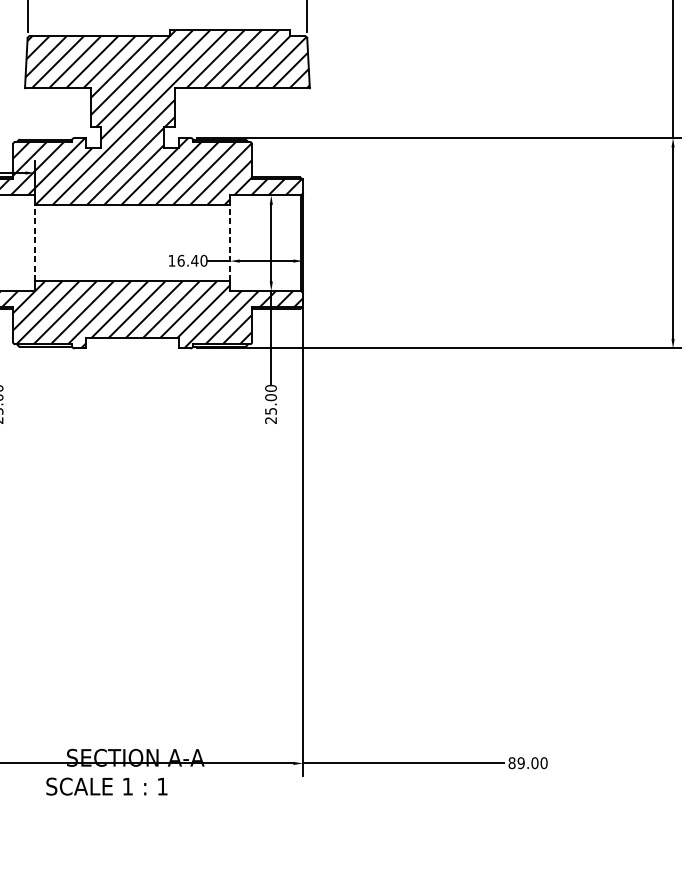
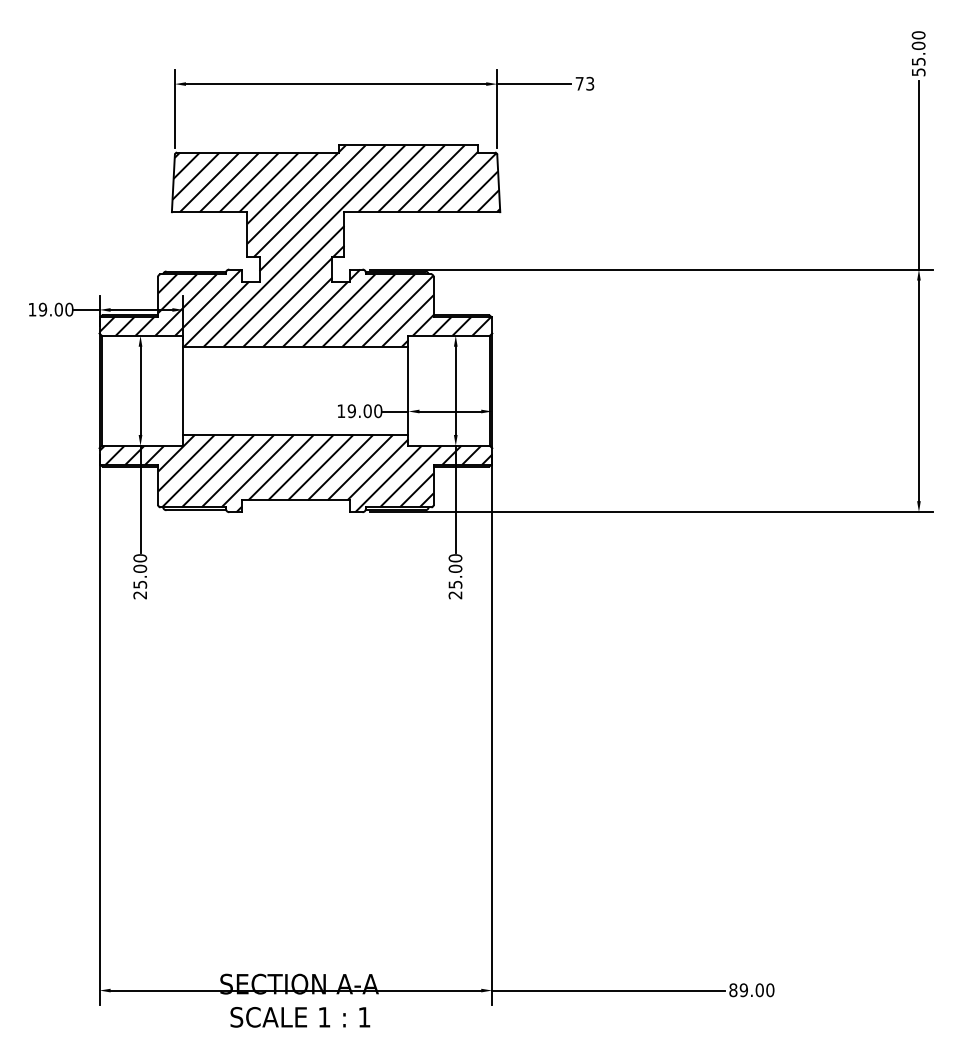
line: (35, 242) -> (183, 390), dashed -> solid
line: (230, 242) -> (408, 390), dashed -> solid
text: (187, 261) -> (359, 411), 16.40 -> 19.00
text: (107, 786) -> (300, 1017), moved

